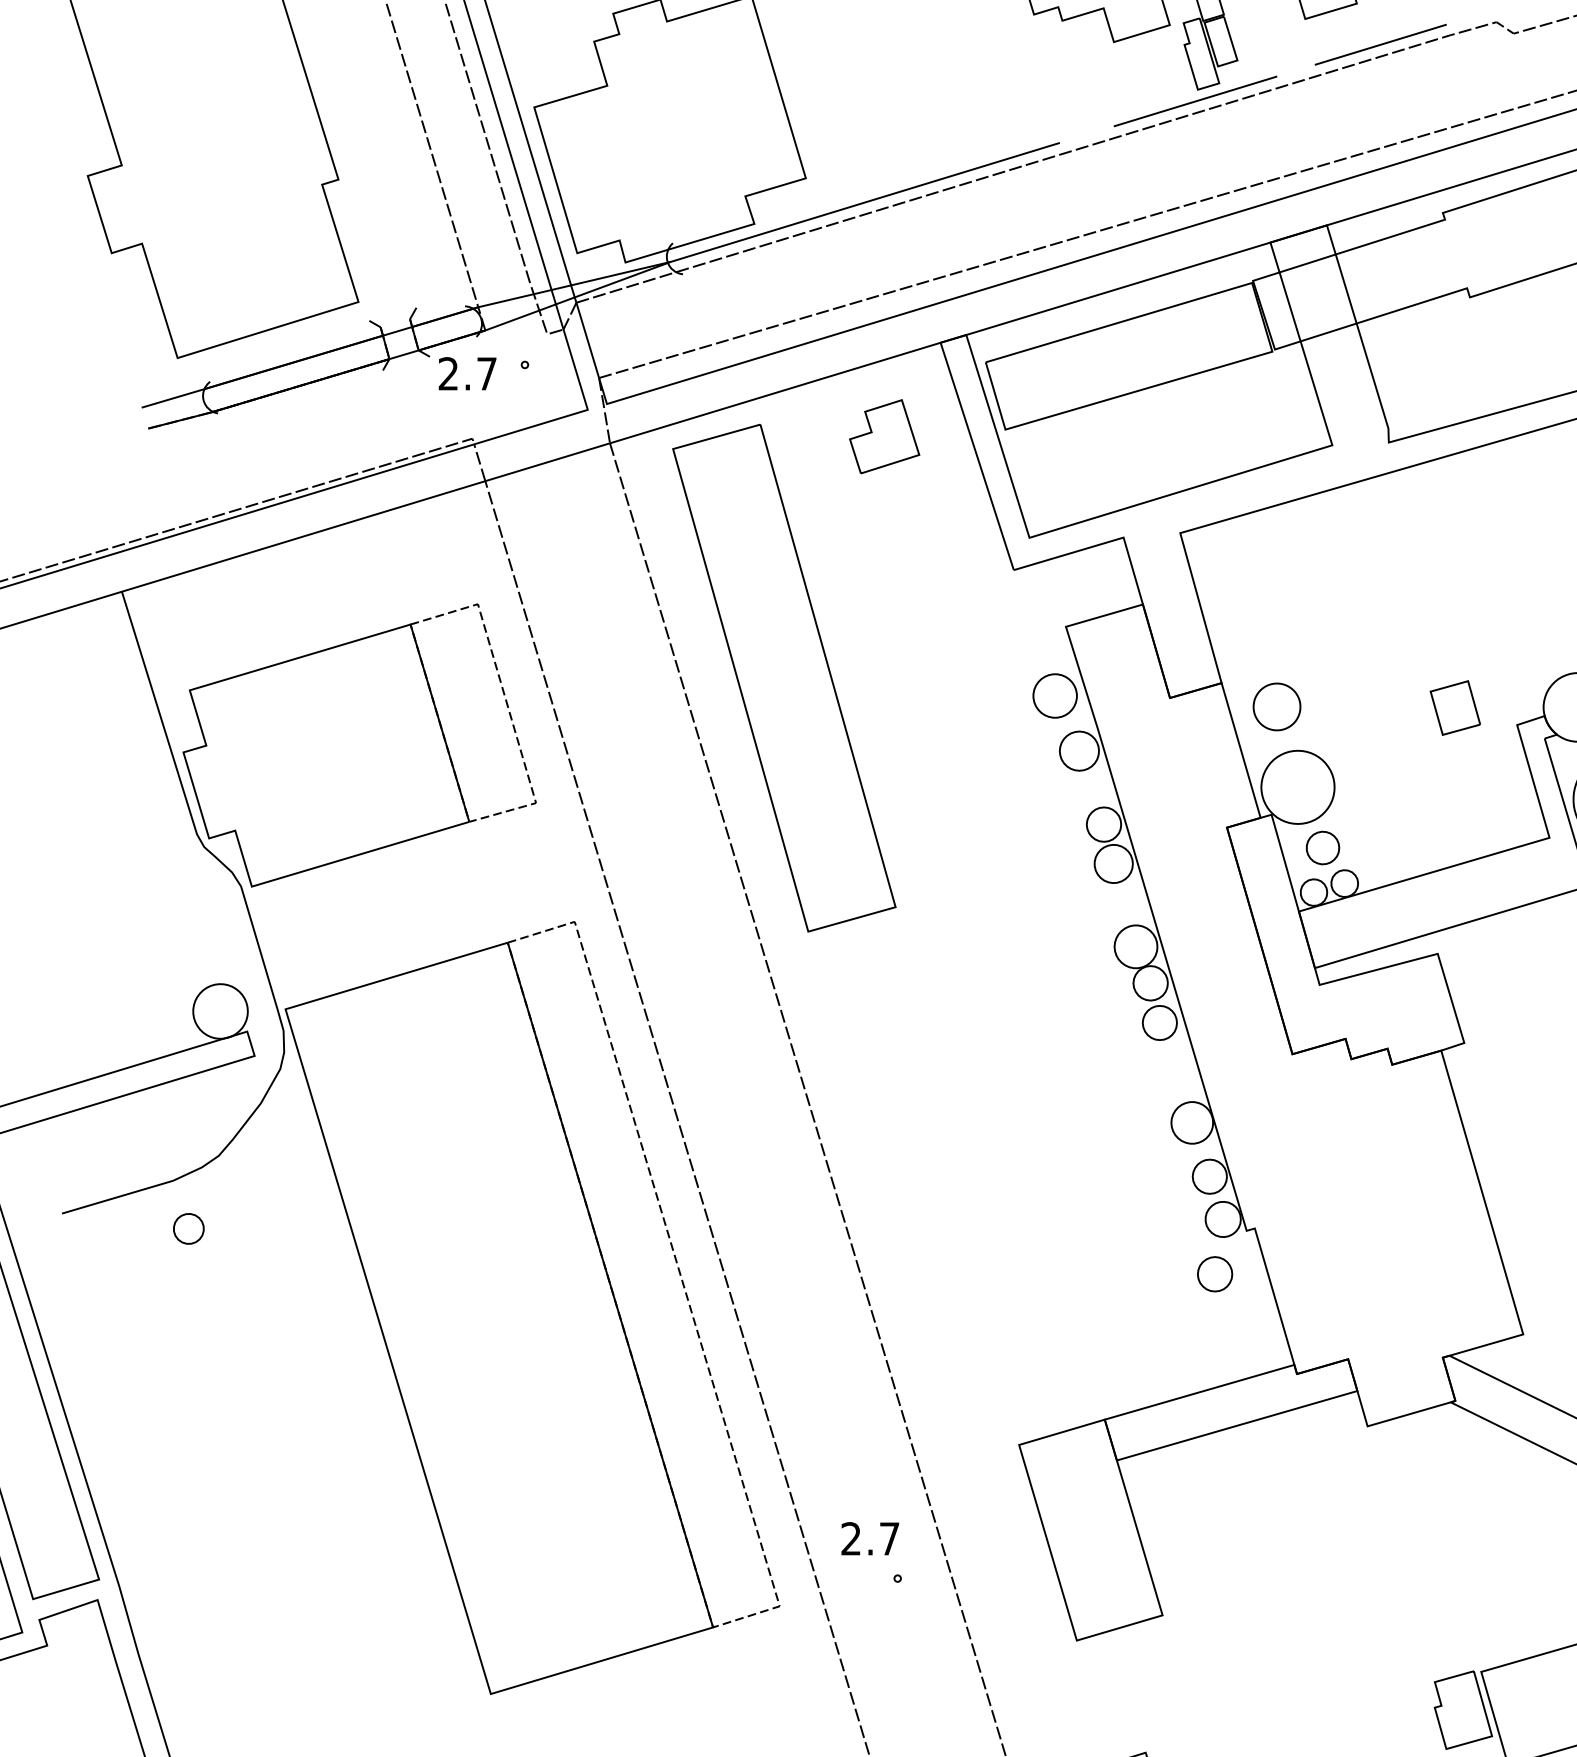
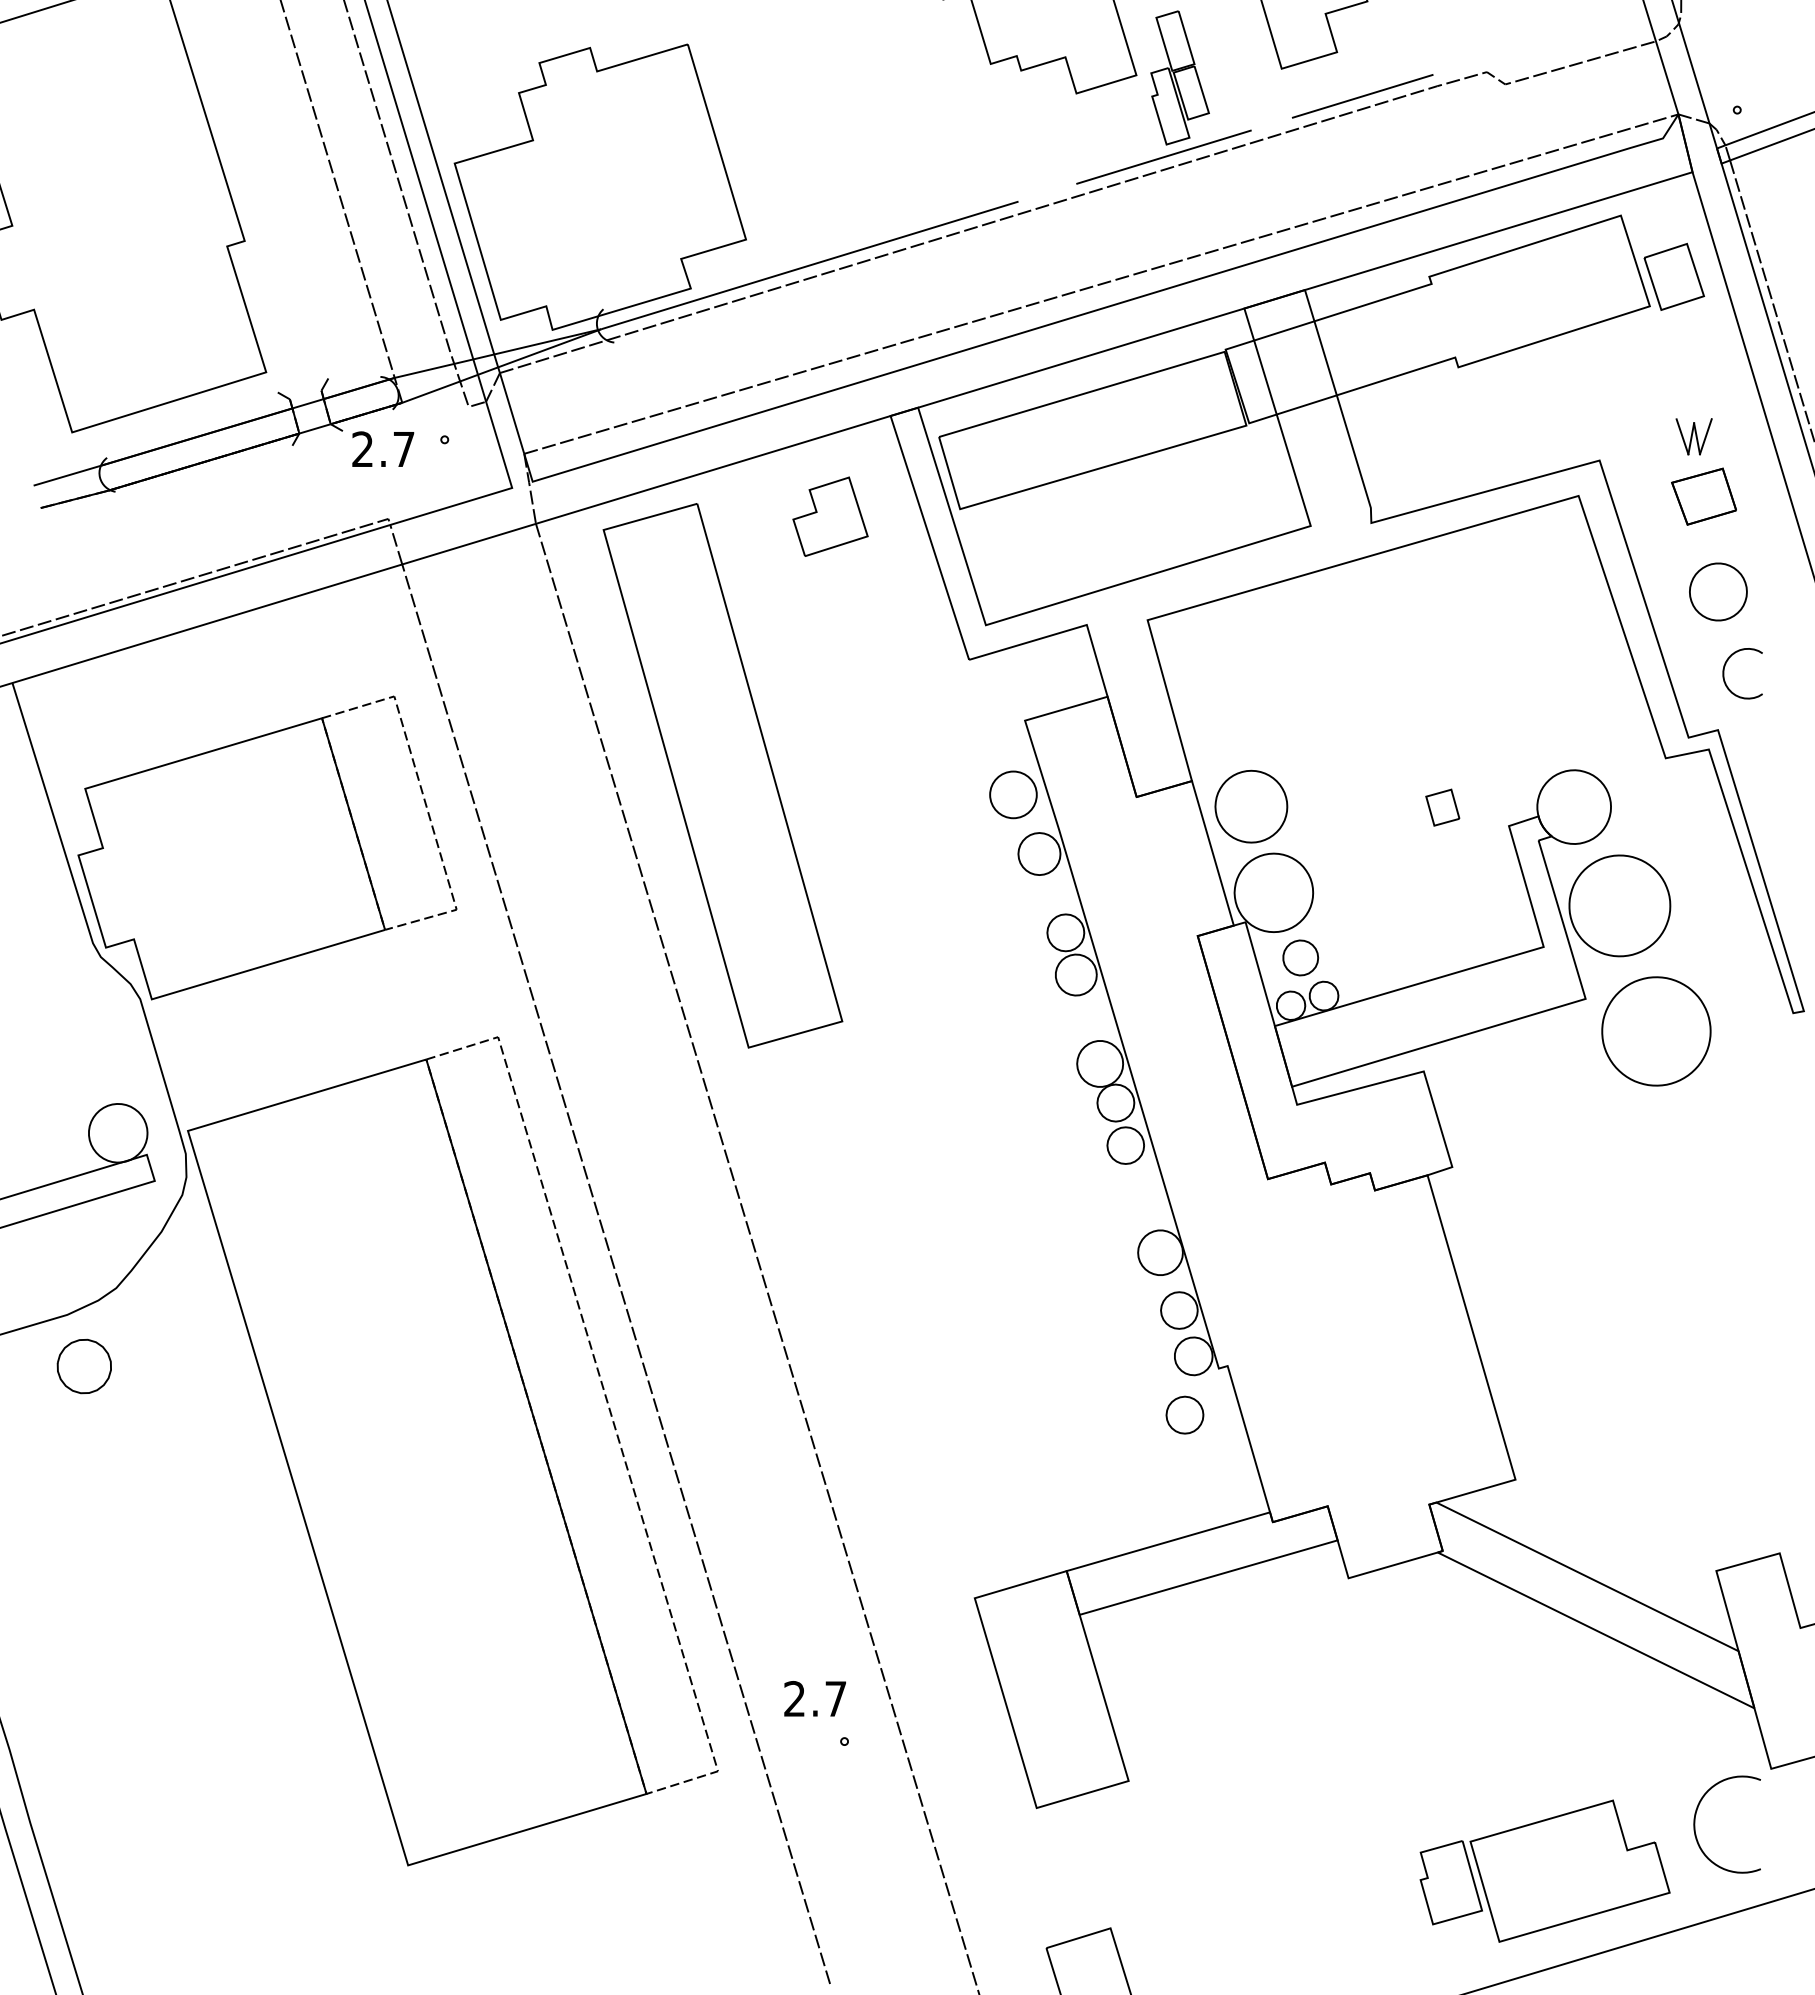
part: (1277, 706) -> (1251, 806), size x1.43
part: (1455, 707) -> (1442, 807), size x0.62
part: (188, 1228) -> (83, 1366), size x1.67

